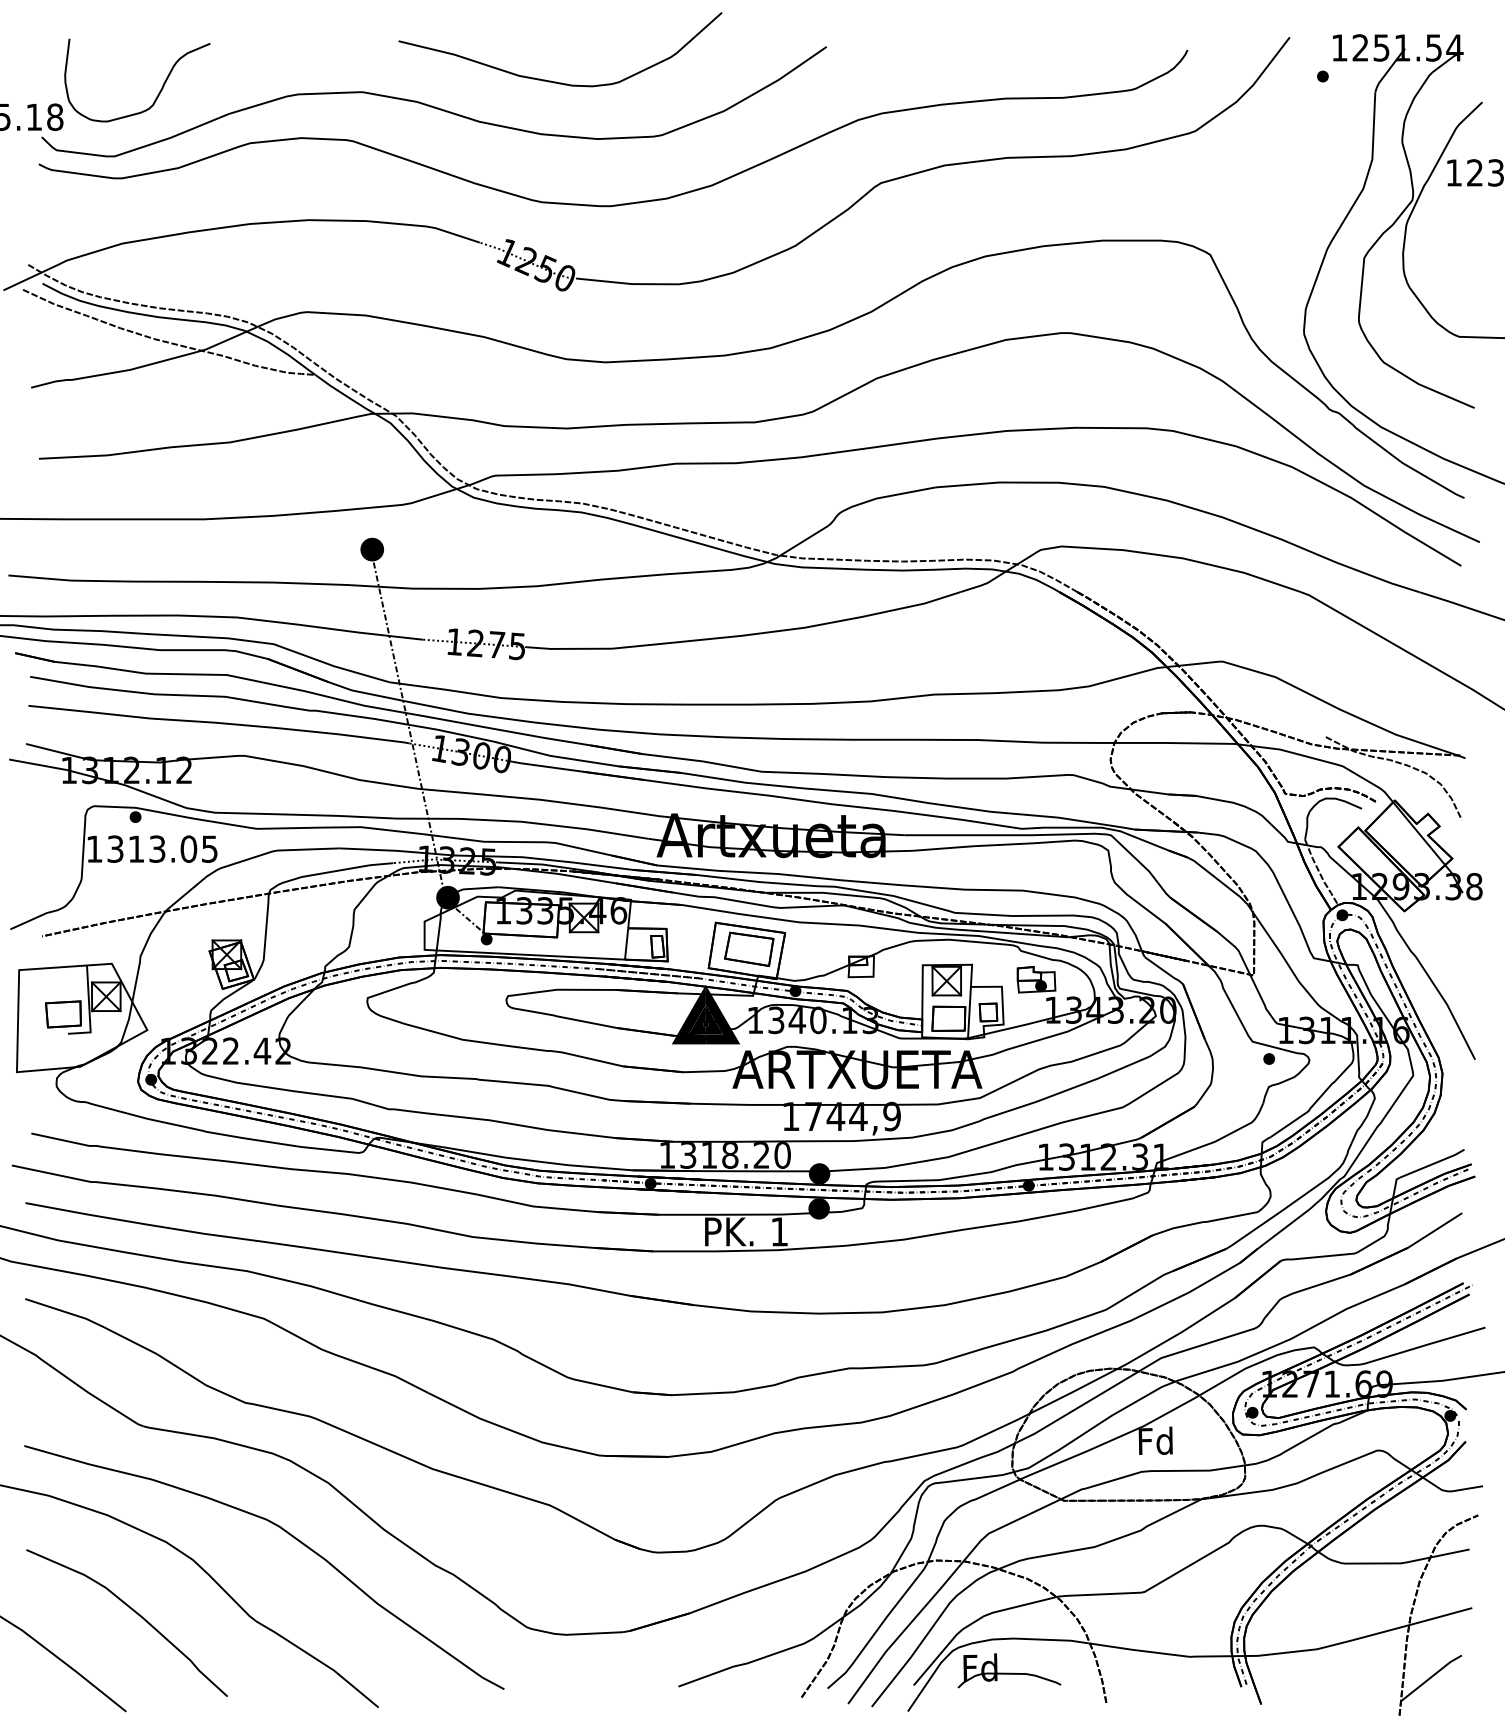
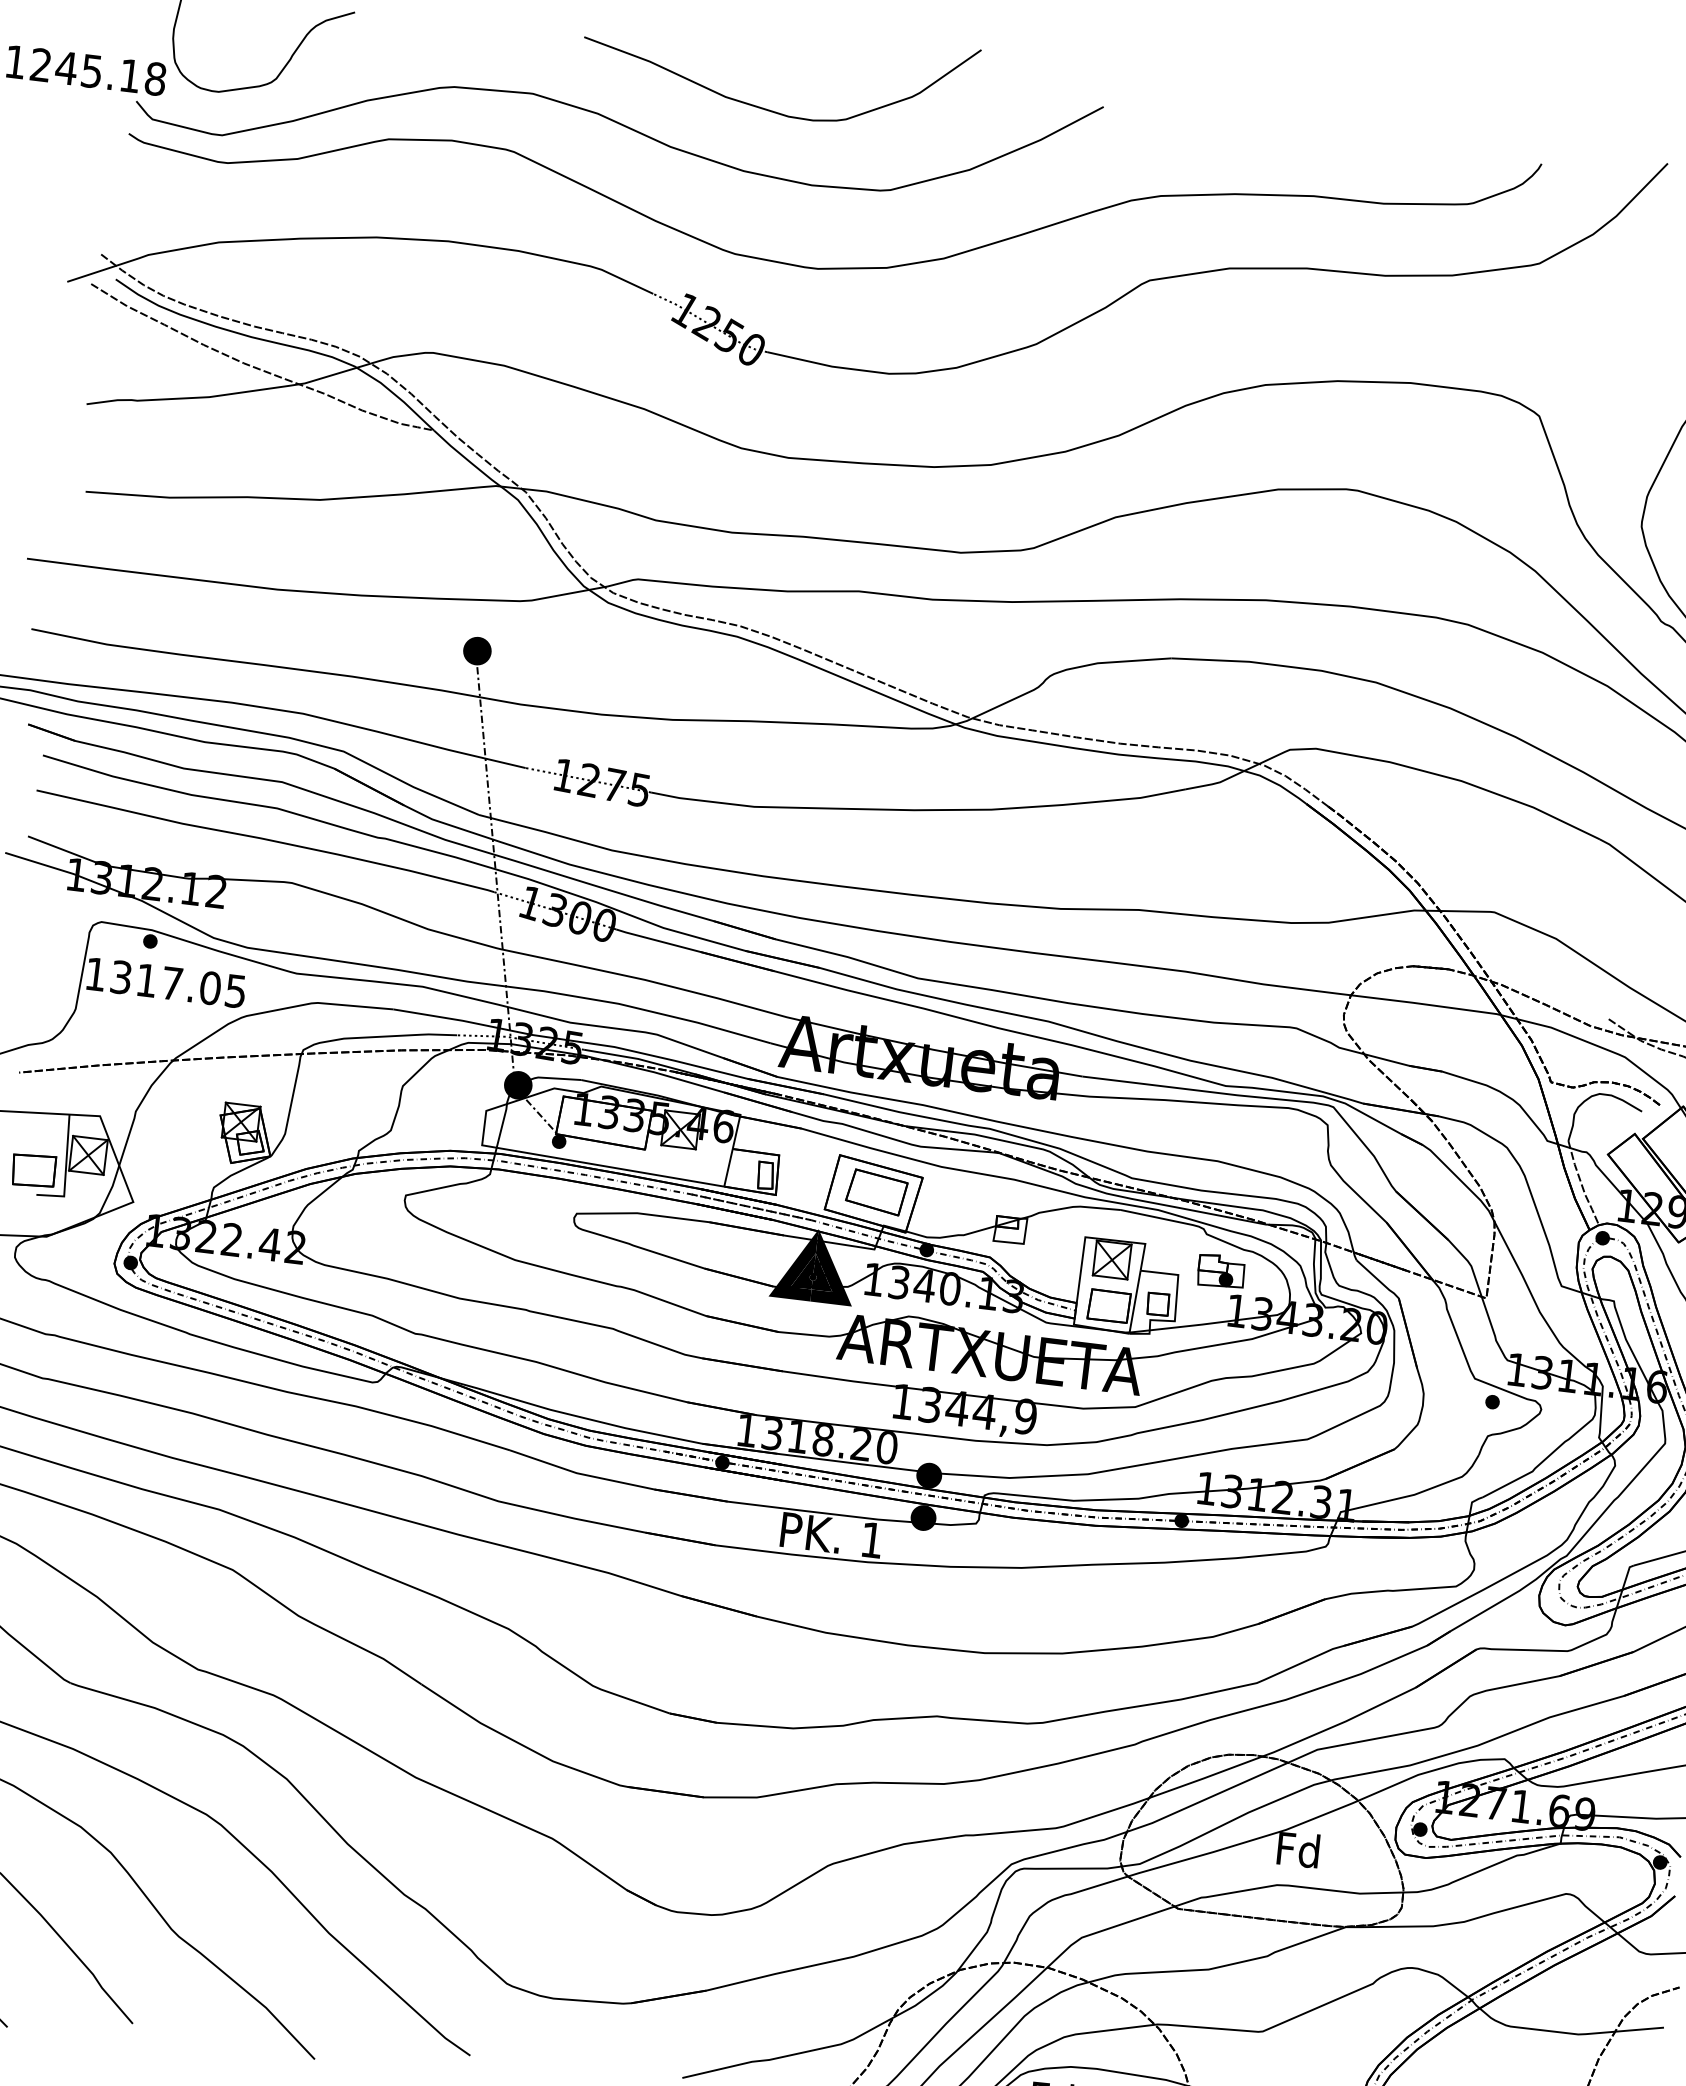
text: (157, 848) -> (172, 982), 1313.05 -> 1317.05
text: (813, 1116) -> (930, 1404), 1744,9 -> 1344,9

